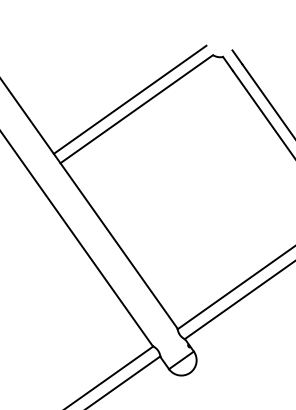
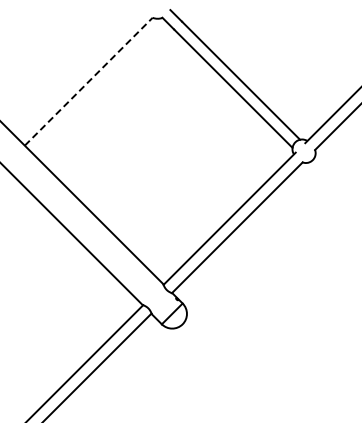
line: (129, 99) -> (80, 73), removed
line: (137, 109) -> (89, 81), solid -> dashed

